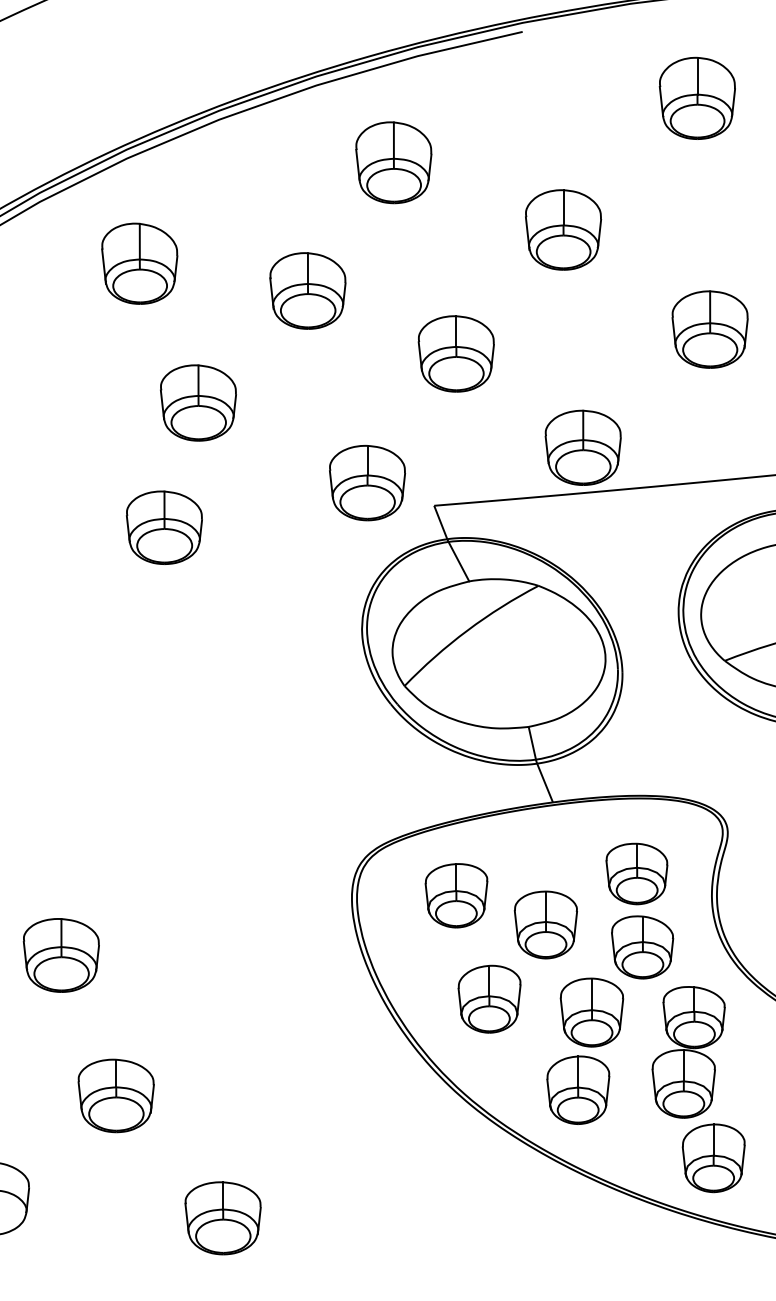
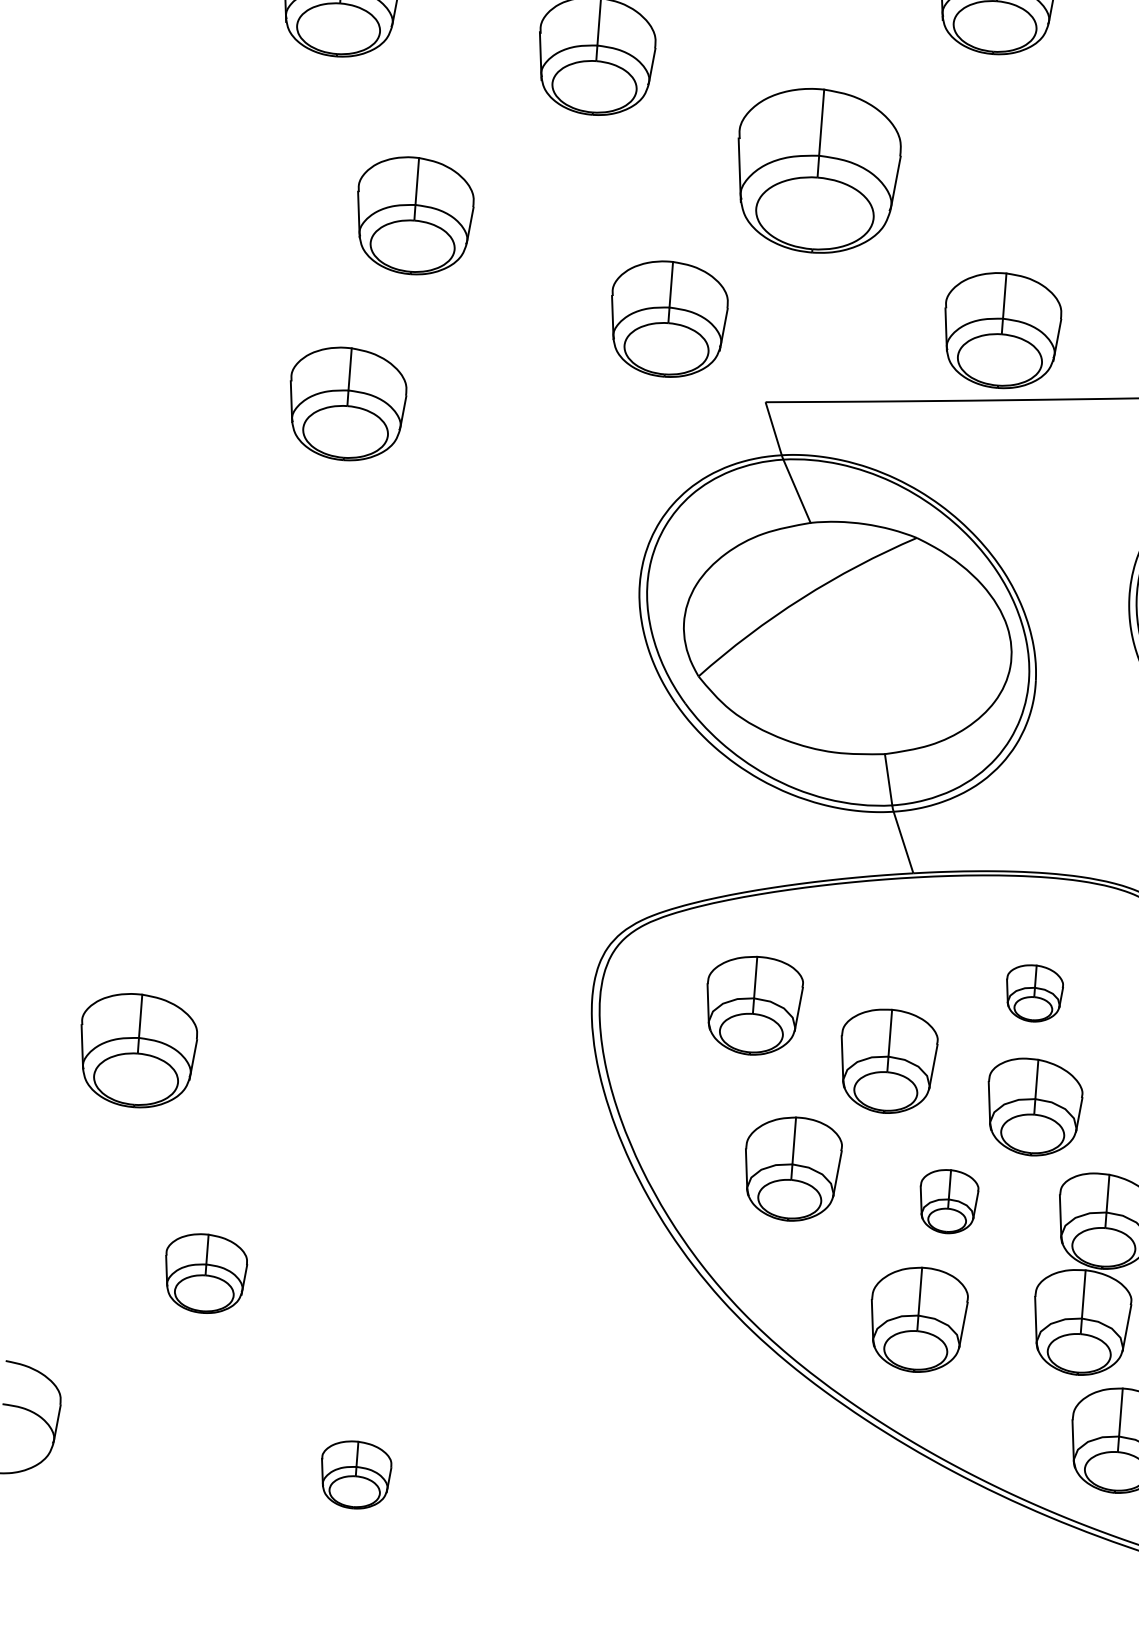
part: (455, 353) -> (816, 170), size x1.4
part: (367, 483) -> (668, 319), moved
part: (636, 873) -> (1033, 992), size x0.6
part: (591, 1012) -> (947, 1201), size x0.6
part: (115, 1095) -> (204, 1272), size x0.7
part: (222, 1218) -> (354, 1475), size x0.6

